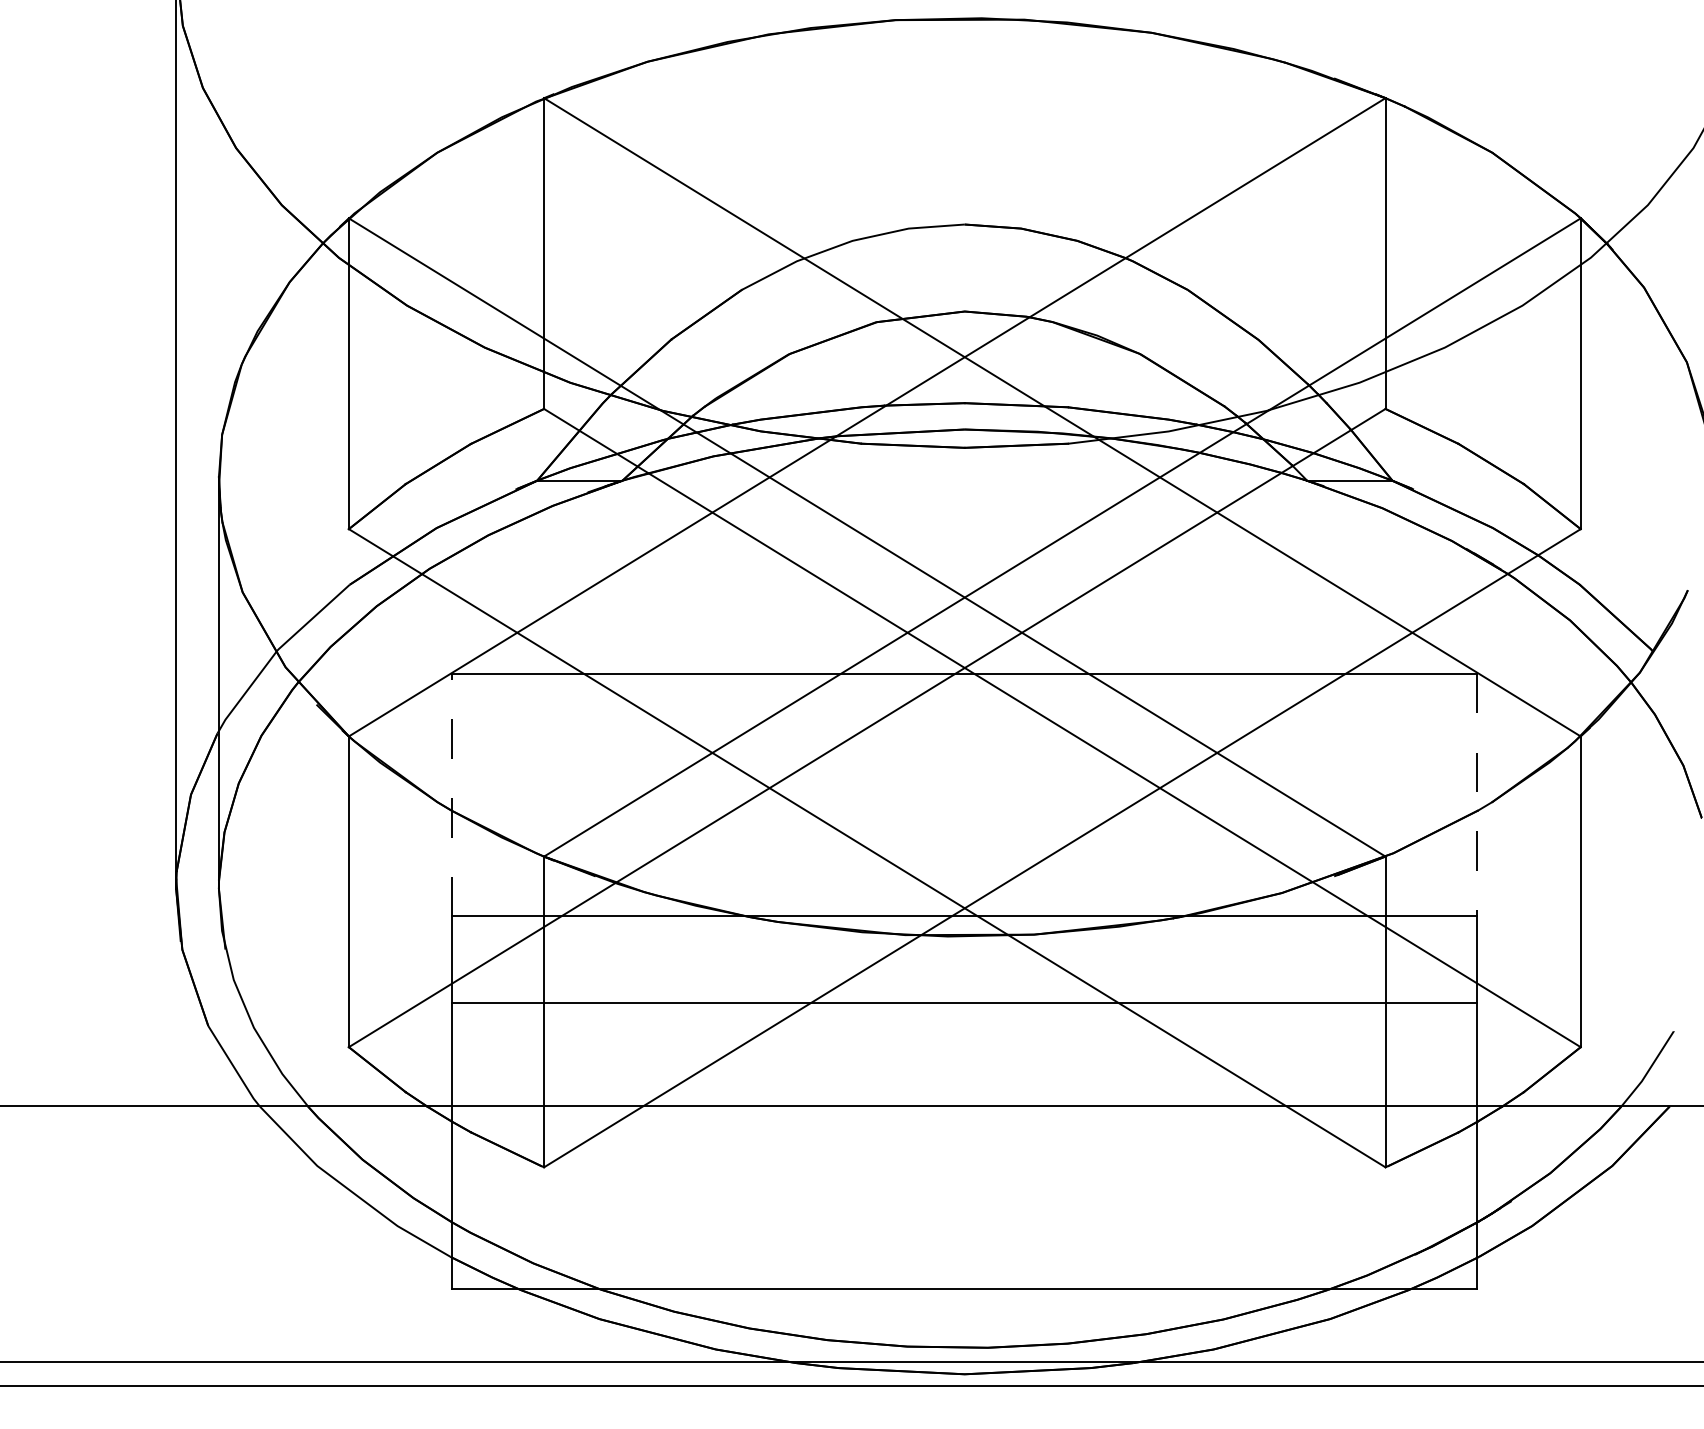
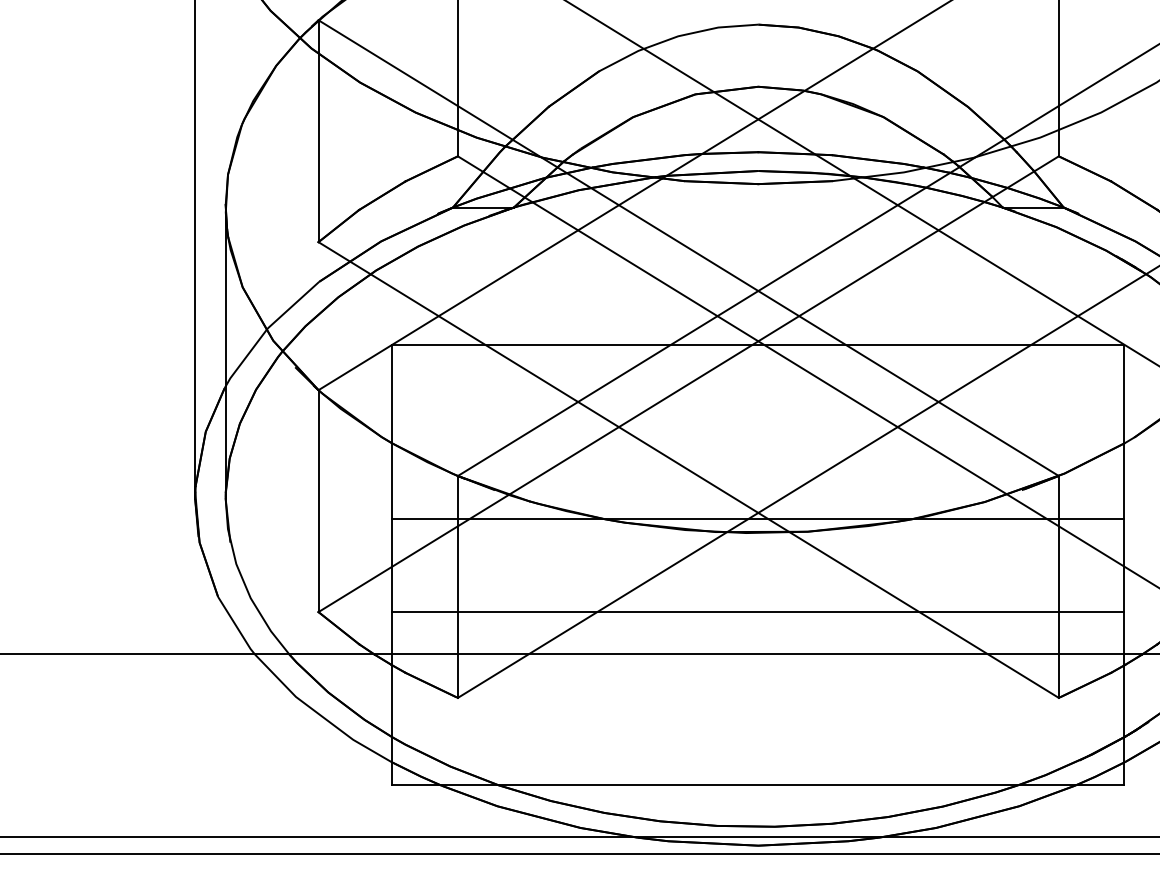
line: (452, 794) -> (392, 431), dashed -> solid
line: (1477, 795) -> (1124, 432), dashed -> solid
line: (964, 1002) -> (758, 611), moved

